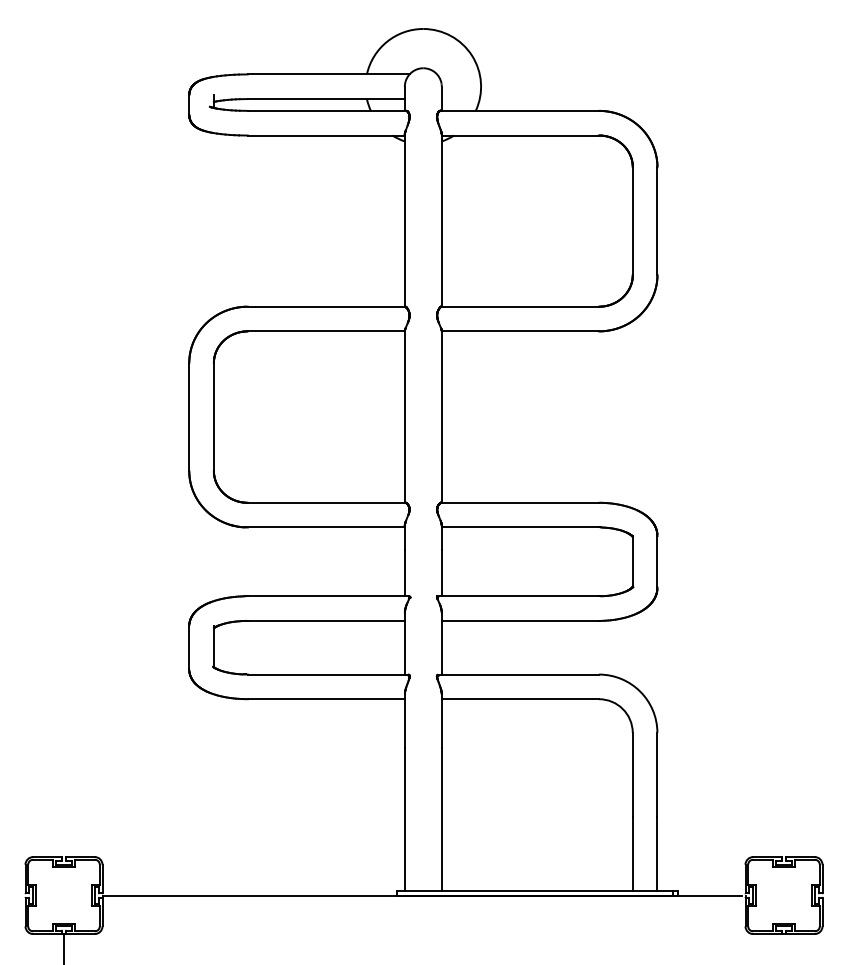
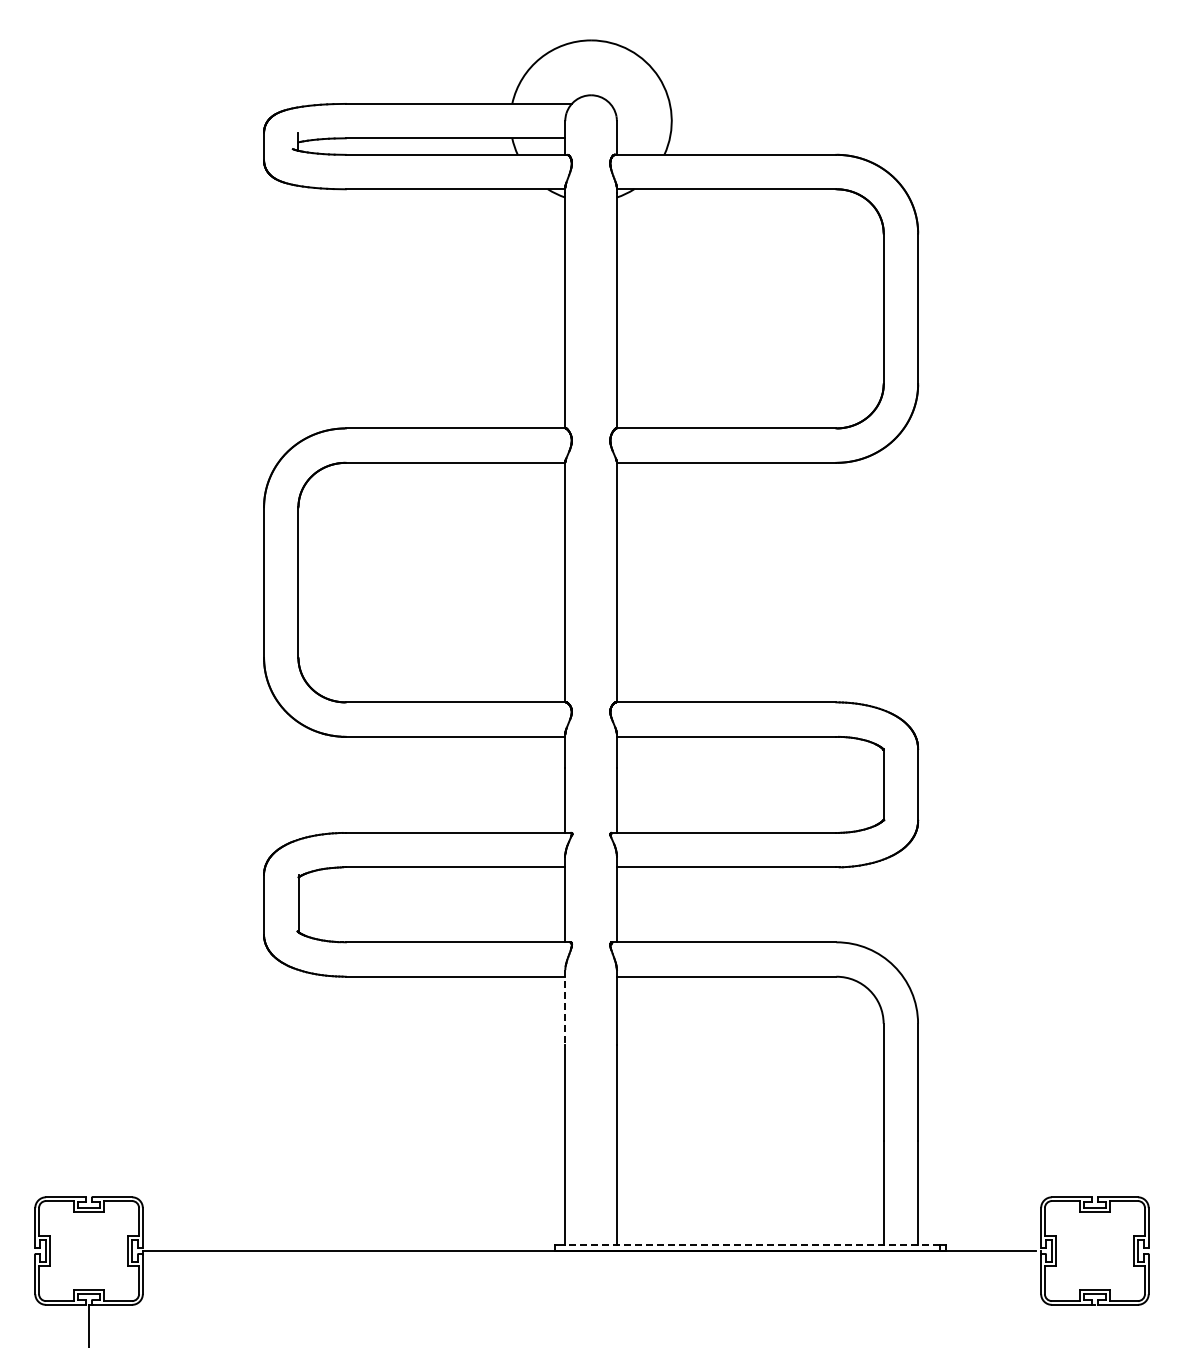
line: (405, 721) -> (565, 1007), solid -> dashed
line: (538, 890) -> (751, 1244), solid -> dashed

